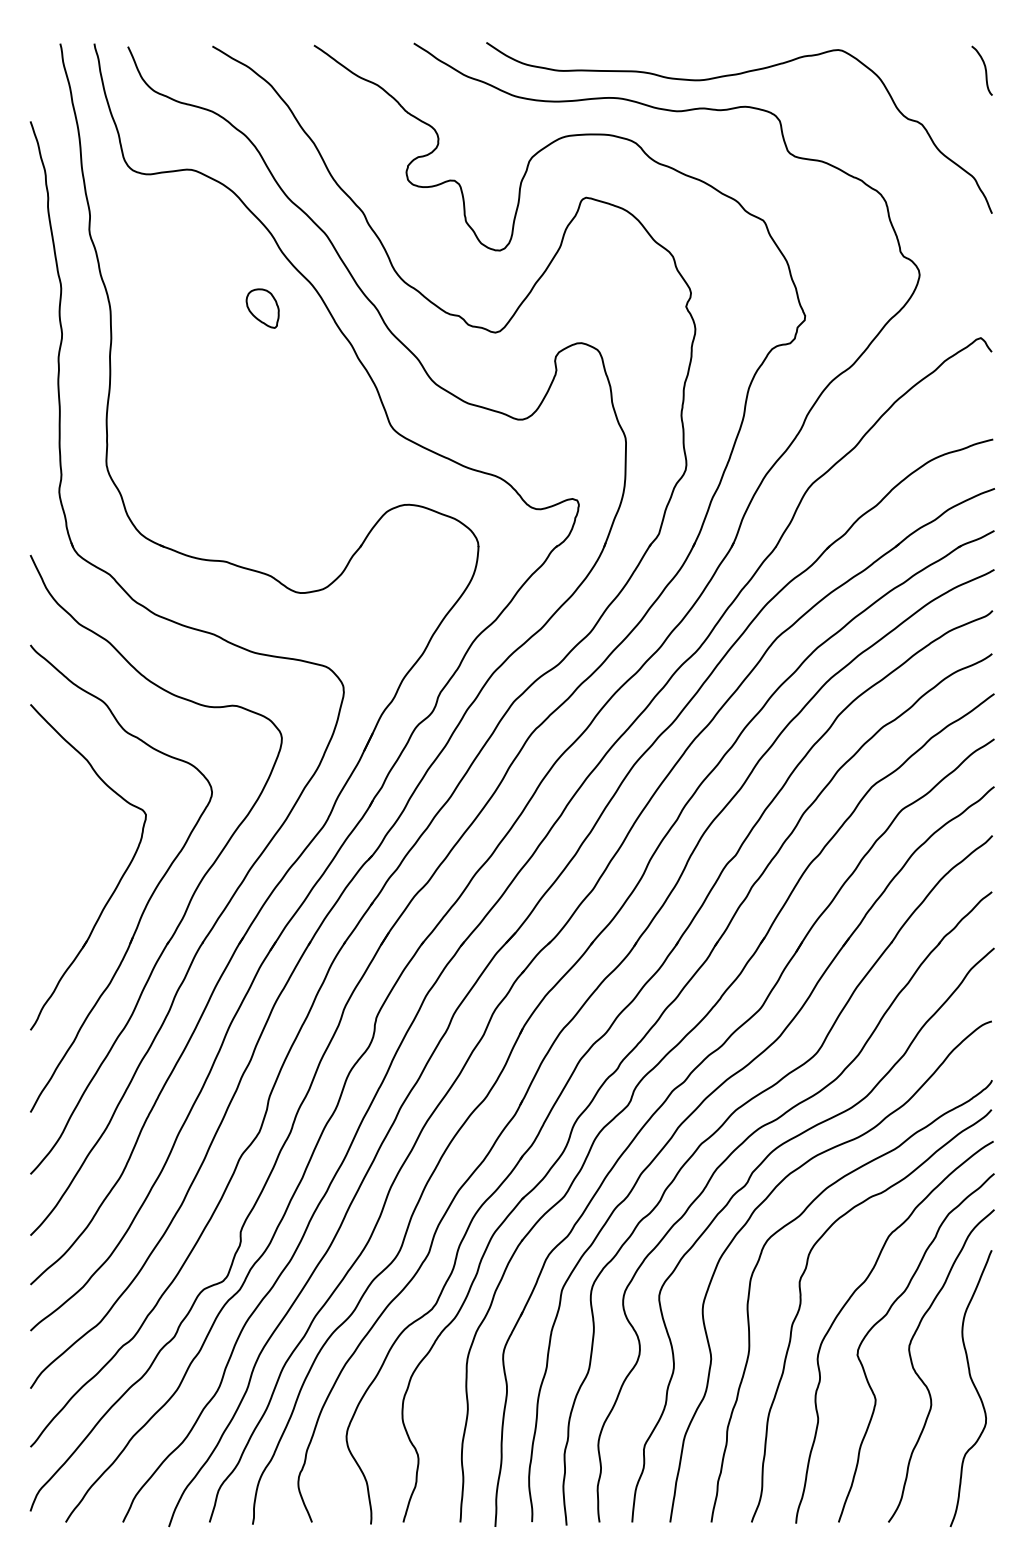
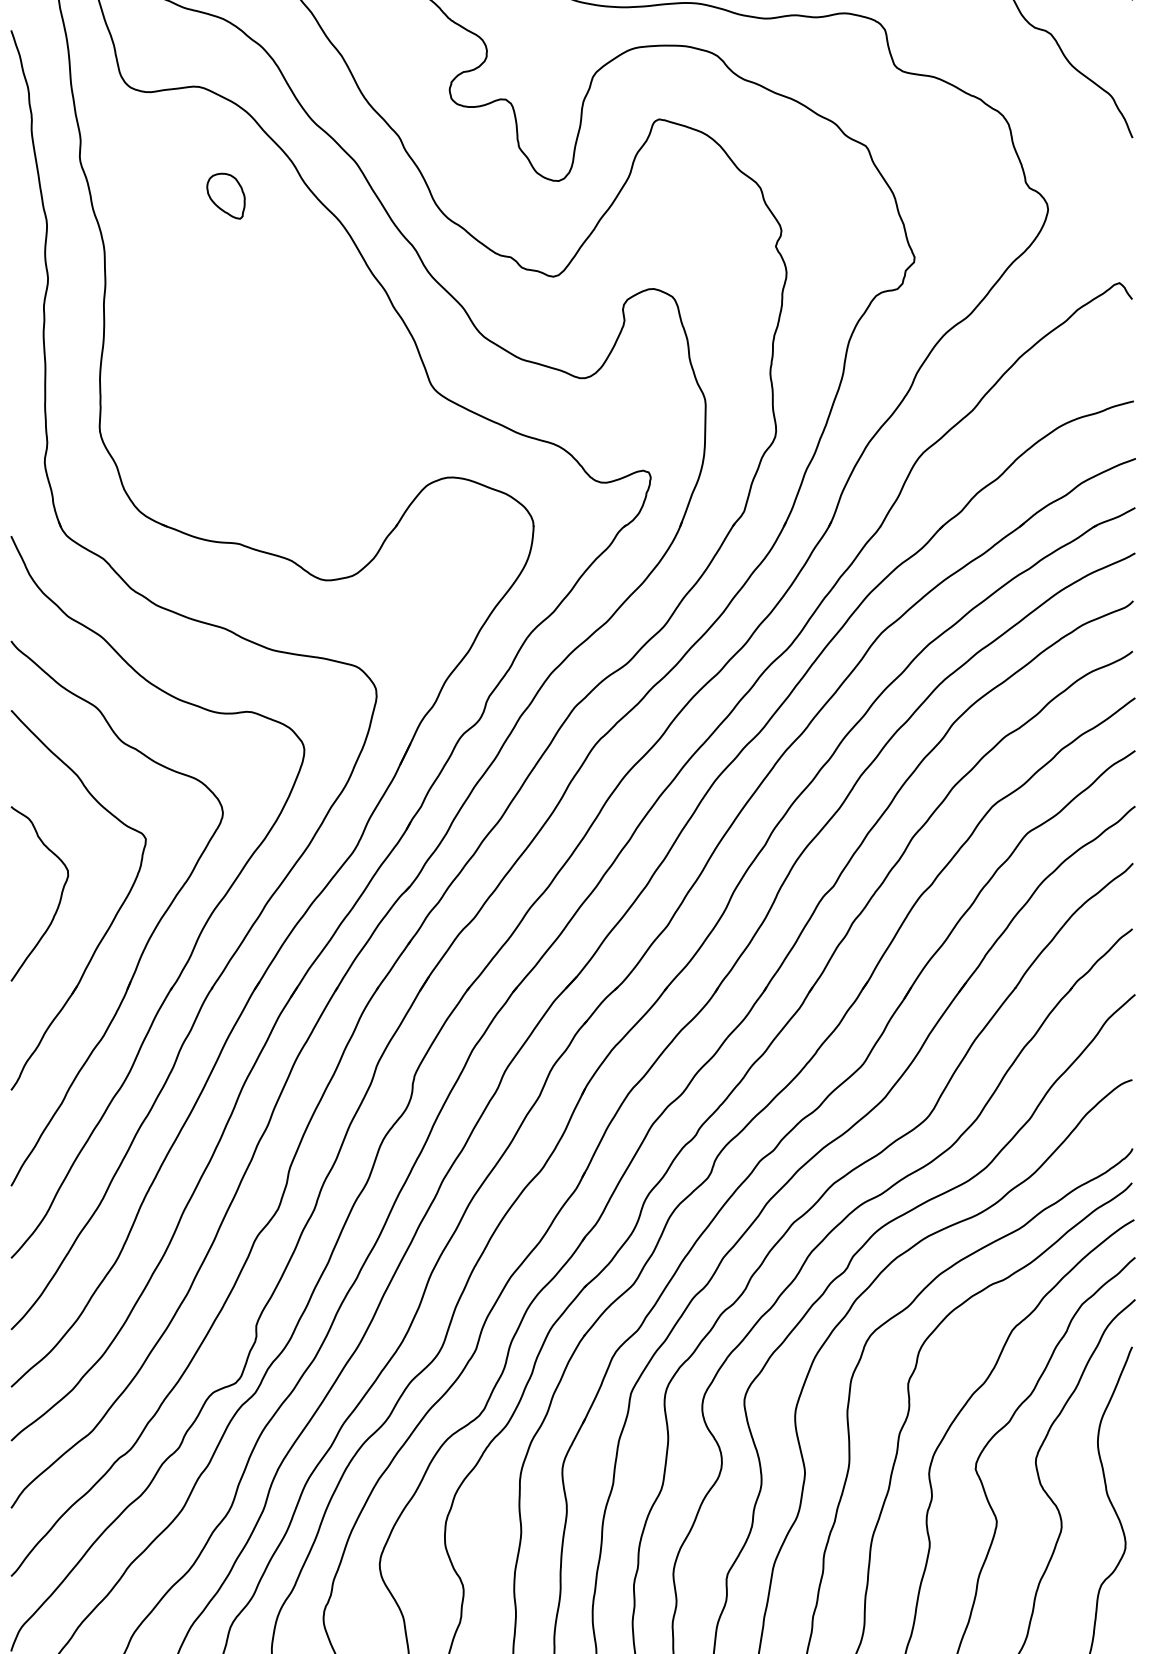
part: (262, 308) -> (225, 196), moved
curve: (71, 867) -> (59, 900), added

